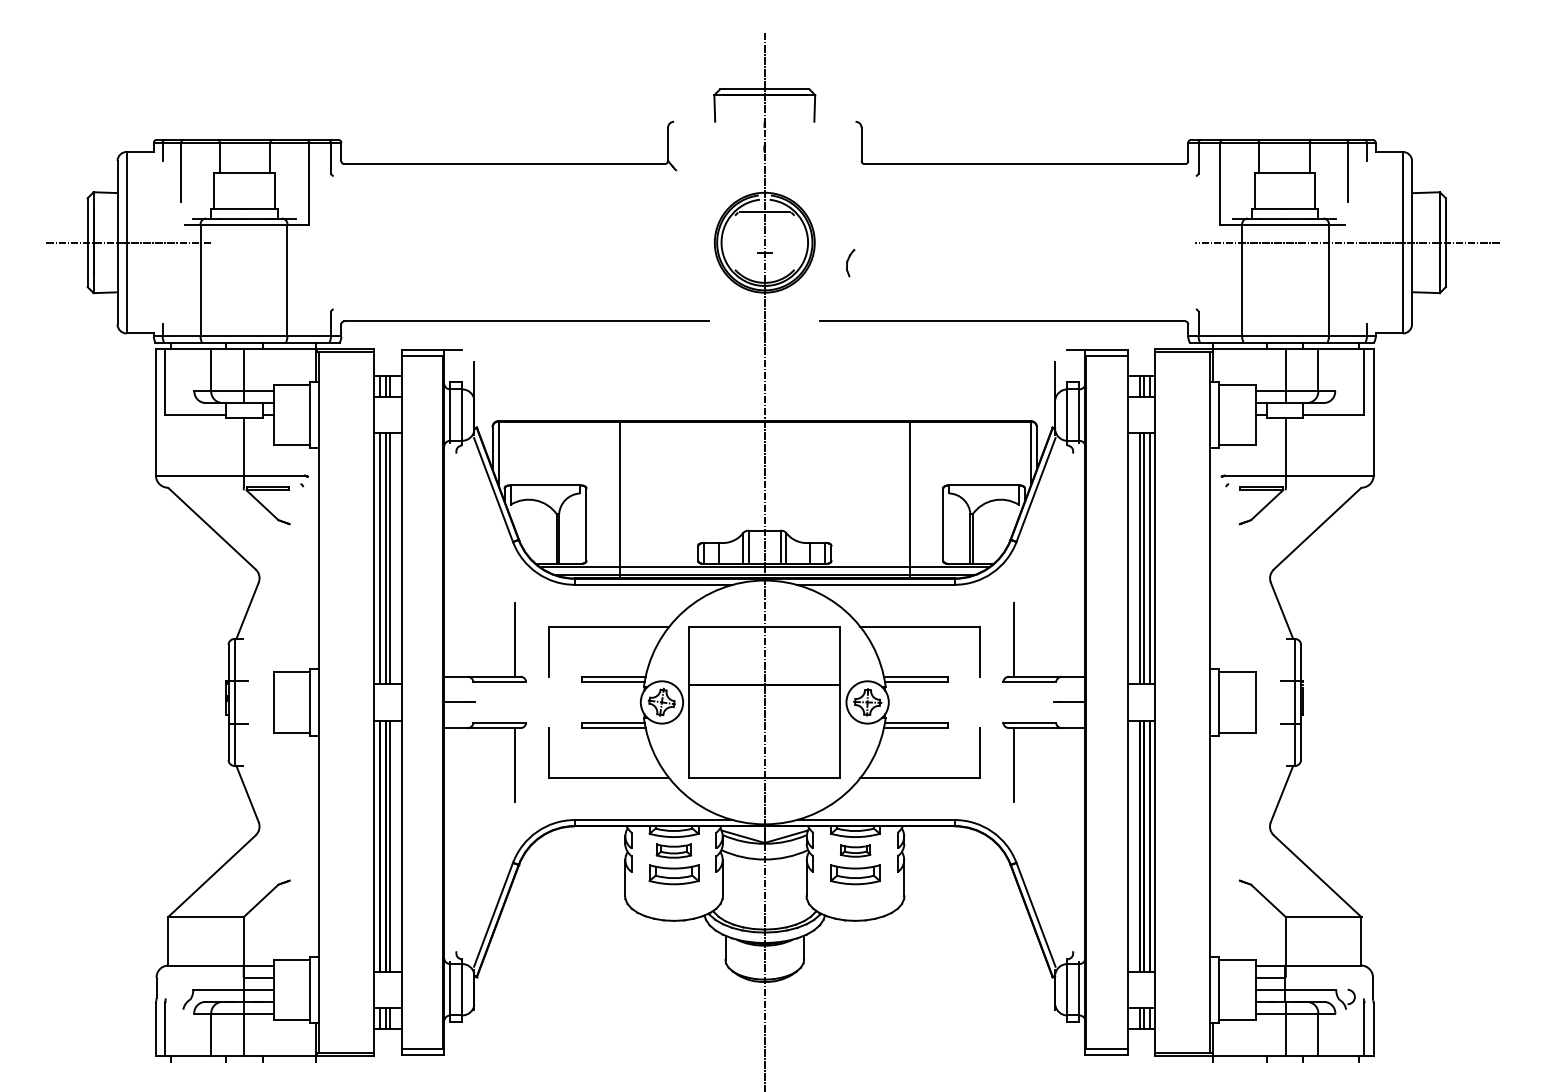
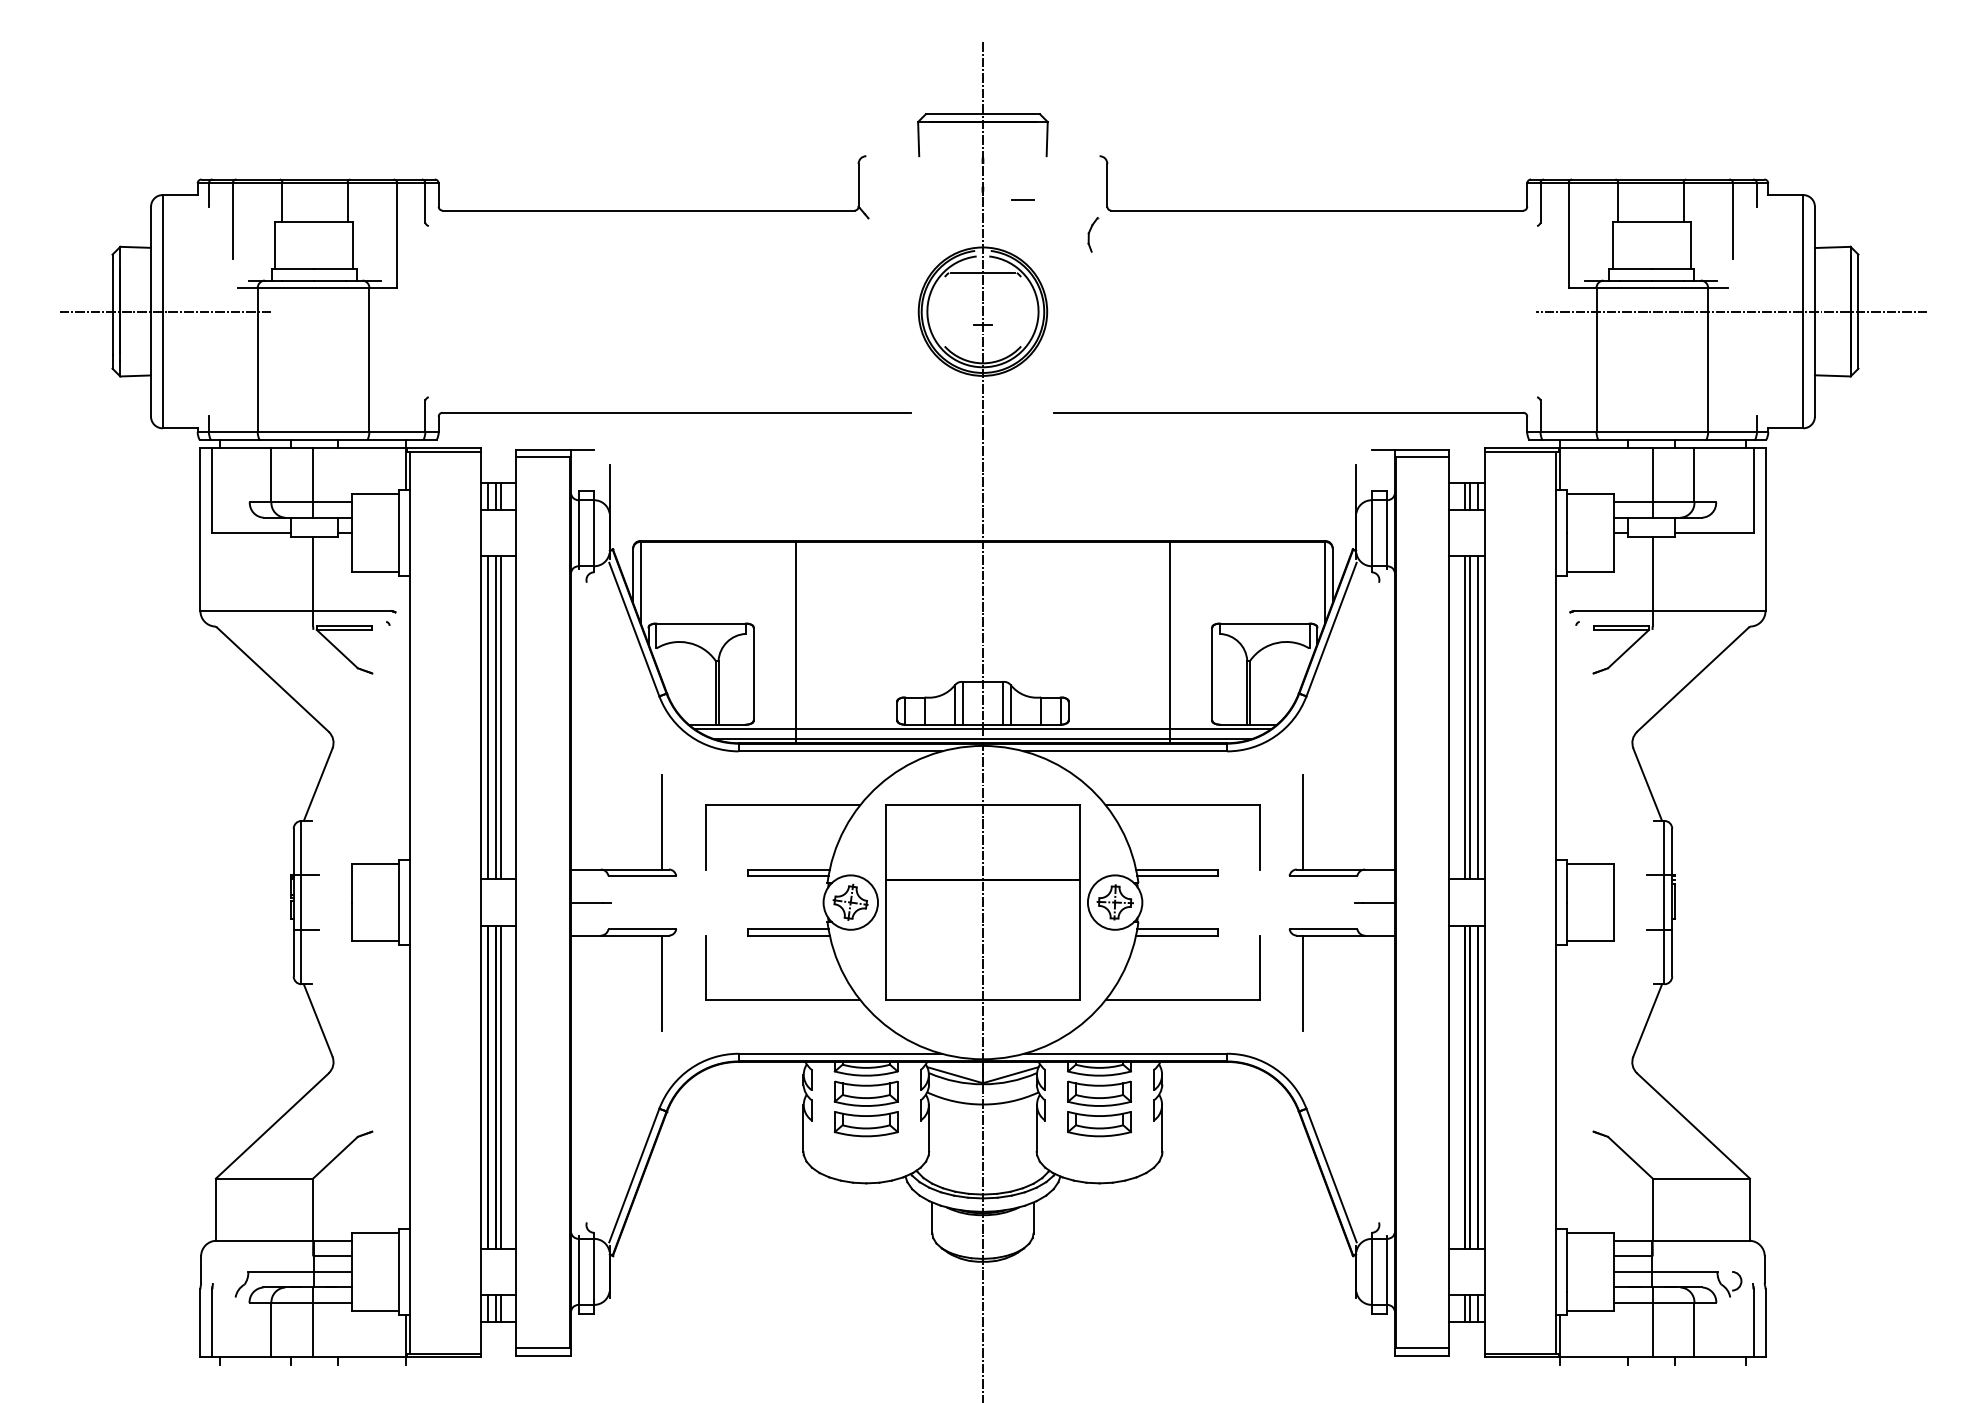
line: (795, 155) -> (1022, 199), added
part: (850, 262) -> (1093, 234), moved
part: (673, 850) -> (865, 1093), size x1.43
part: (855, 850) -> (1099, 1093), size x1.67

